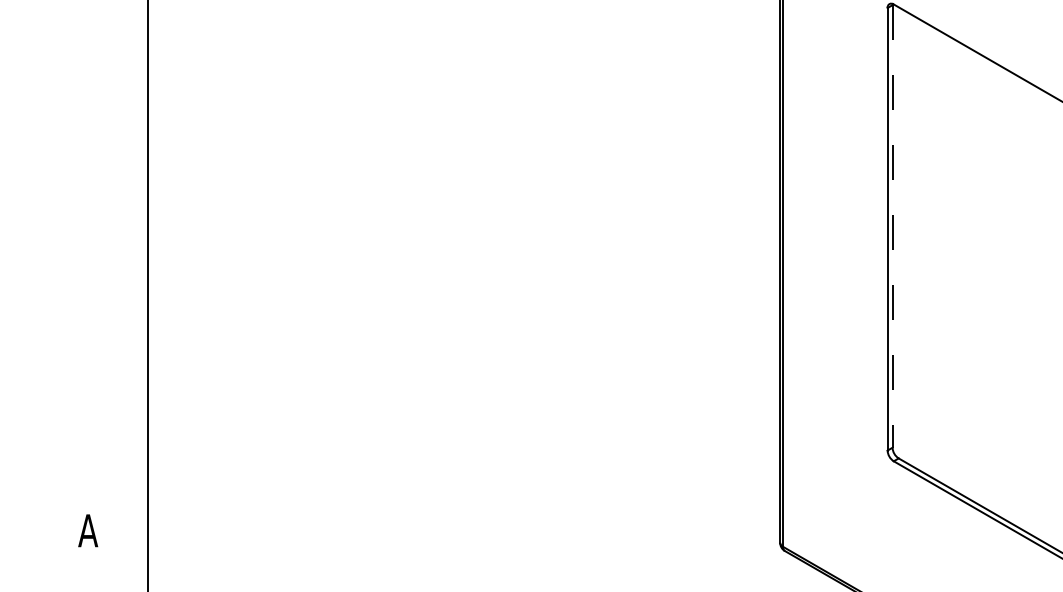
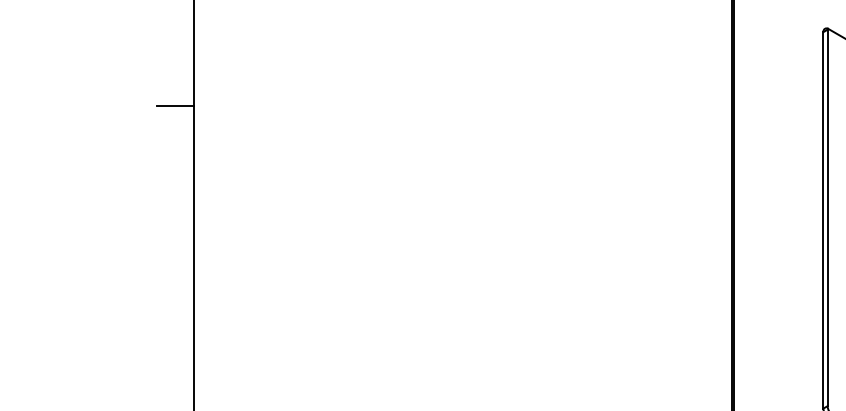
line: (125, 95) -> (175, 106), added
line: (892, 226) -> (827, 217), dashed -> solid

